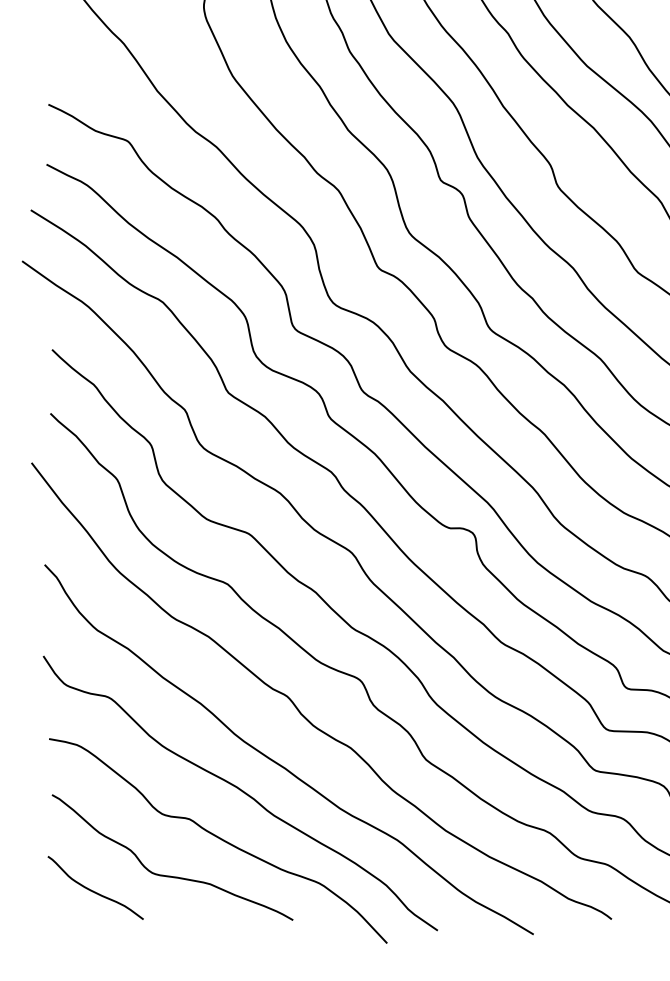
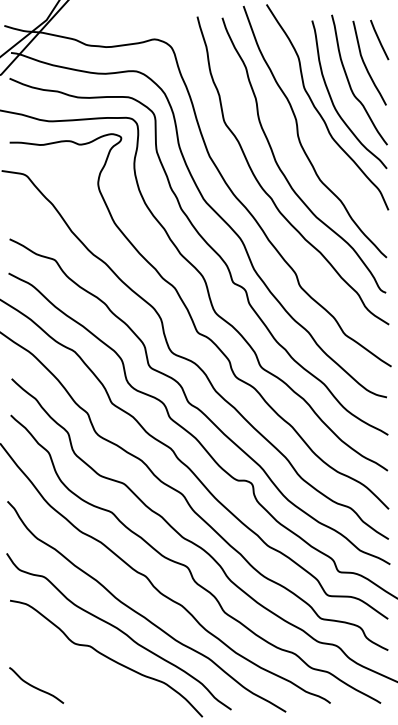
curve: (165, 873) -> (76, 677), removed

